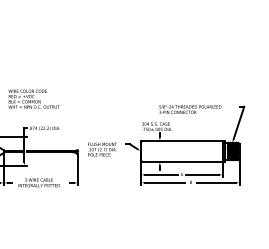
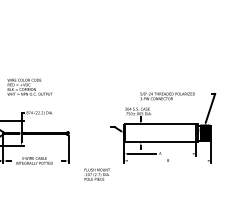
text: (101, 149) -> (96, 174), moved
line: (202, 174) -> (178, 153), removed
line: (164, 182) -> (144, 160), removed
line: (216, 182) -> (190, 160), removed

